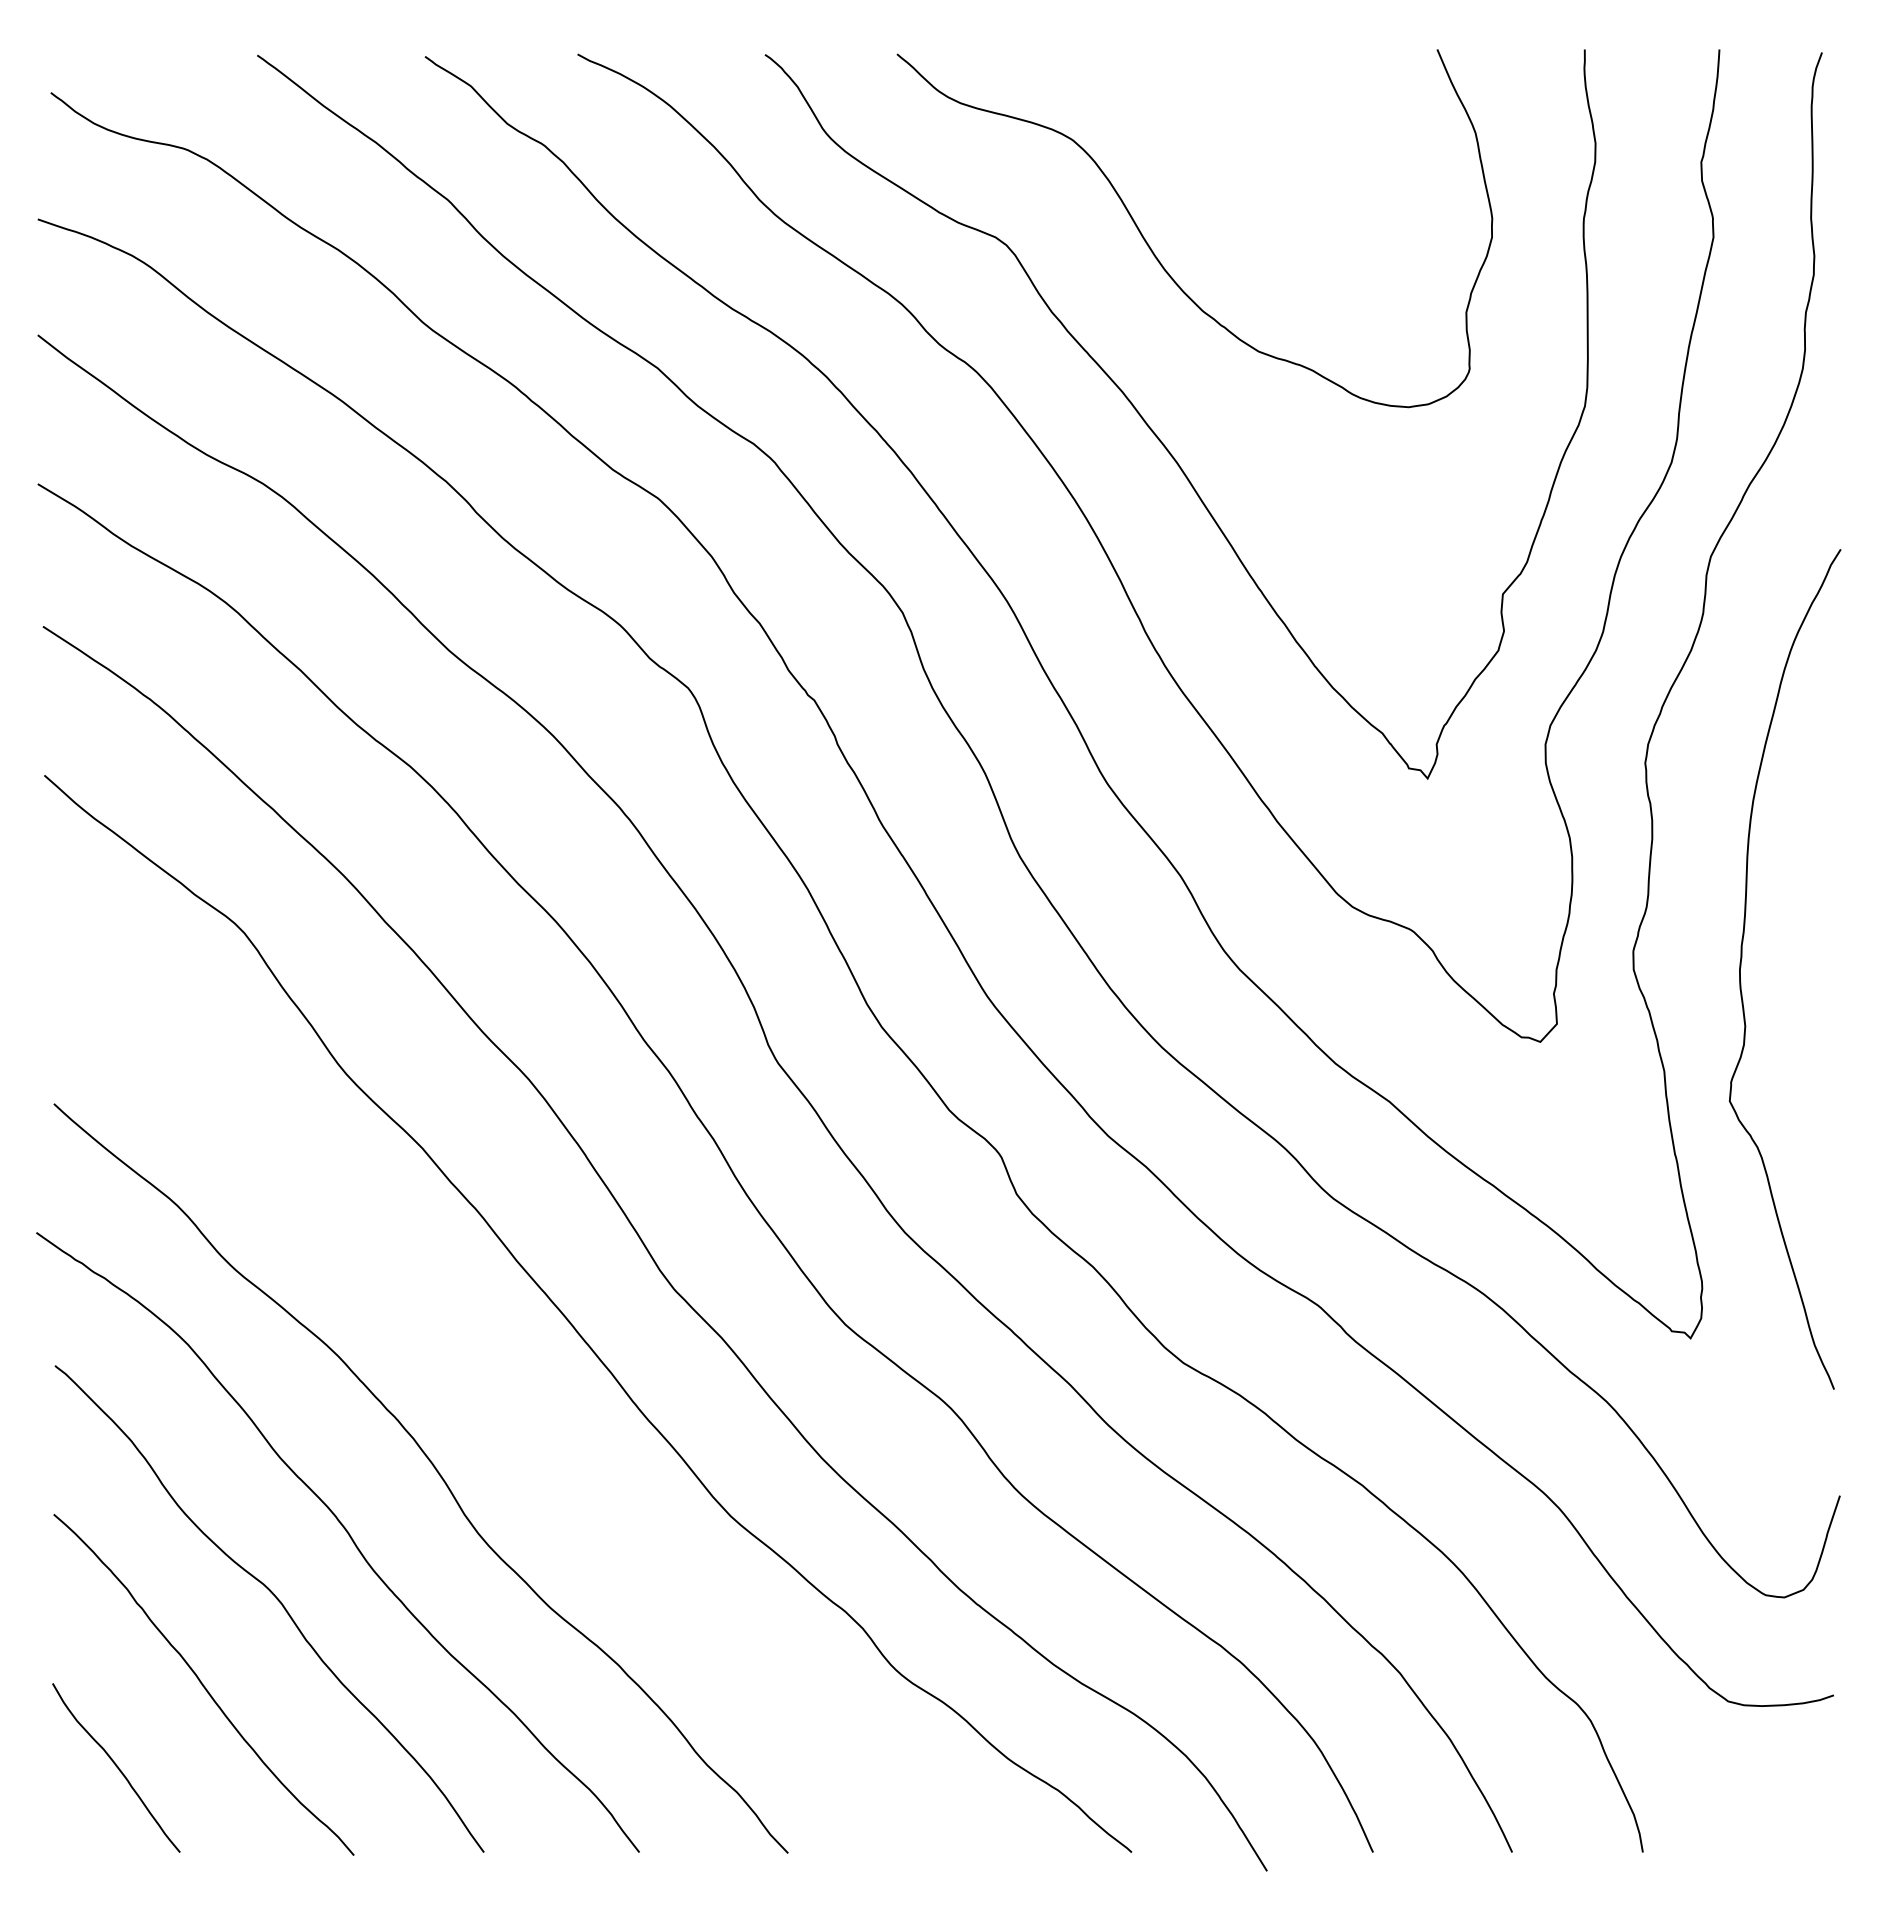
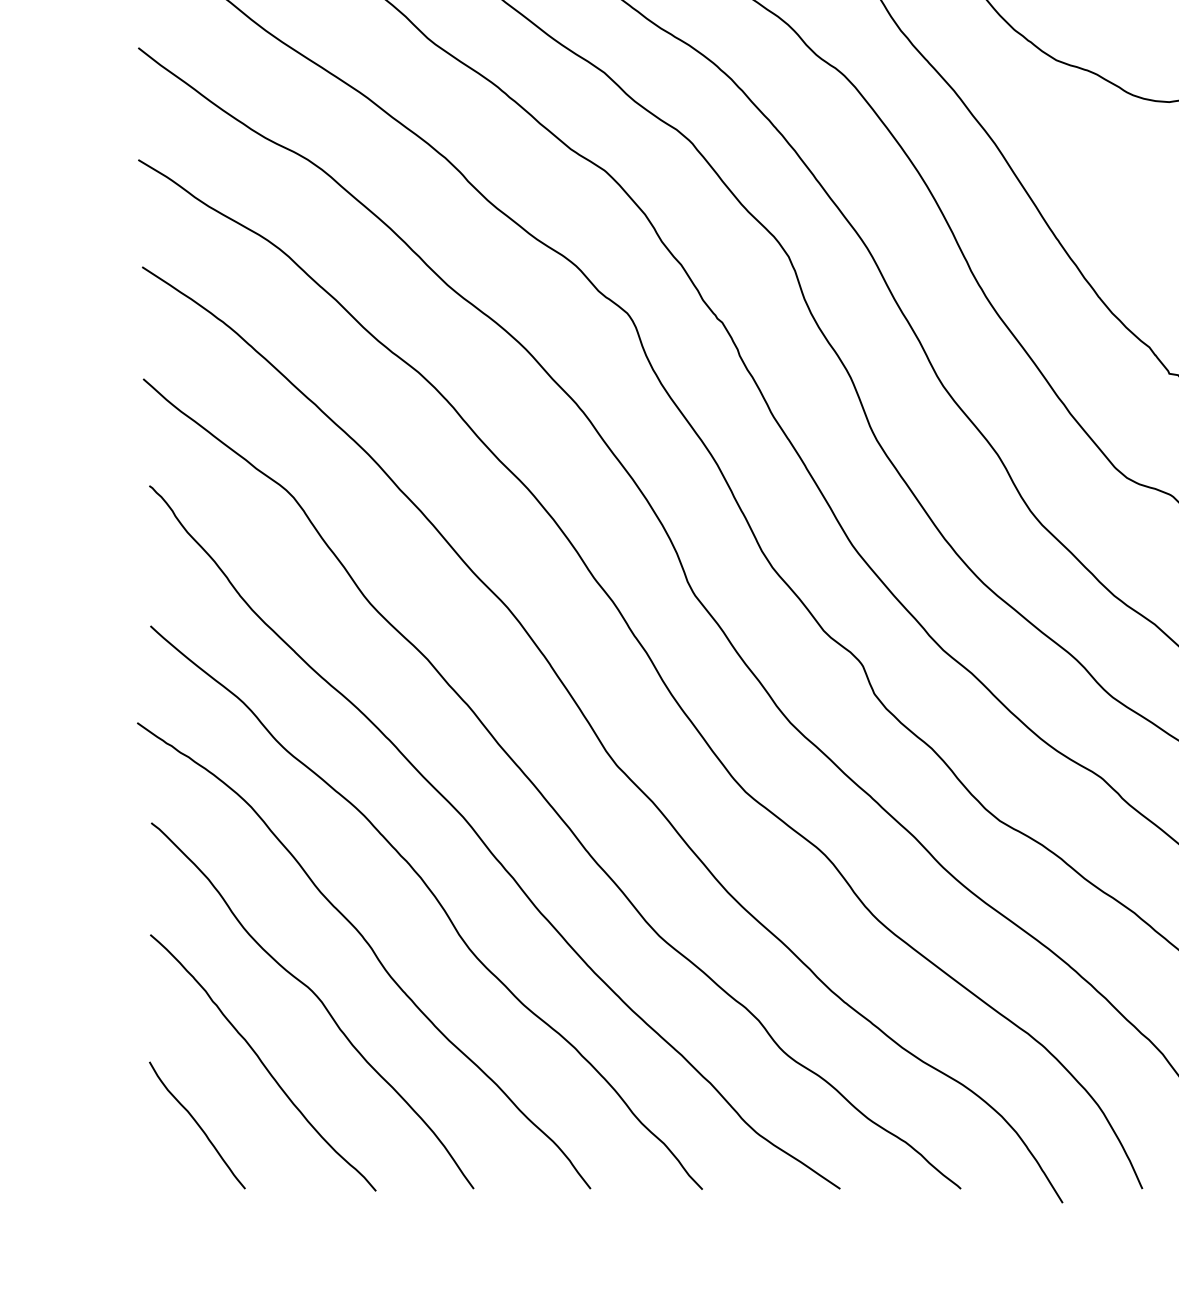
curve: (499, 1393) -> (485, 843), added

